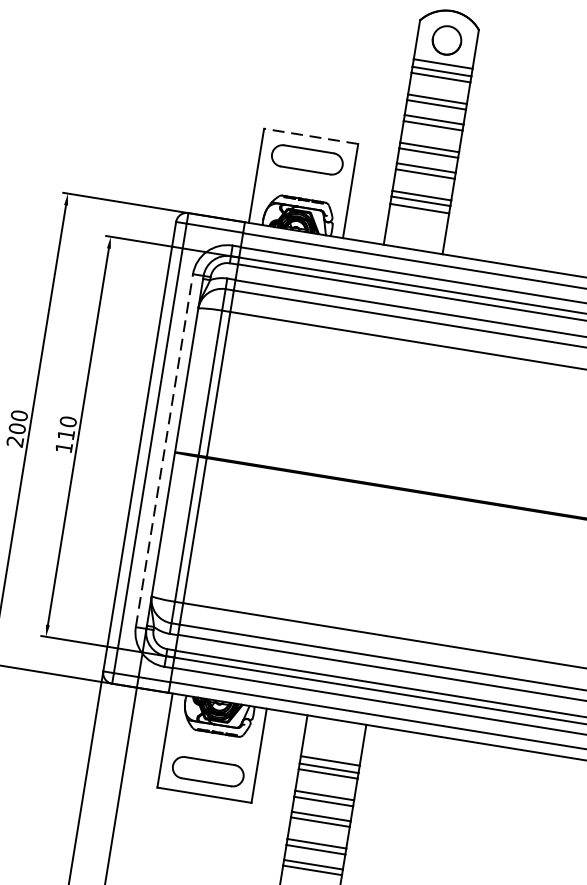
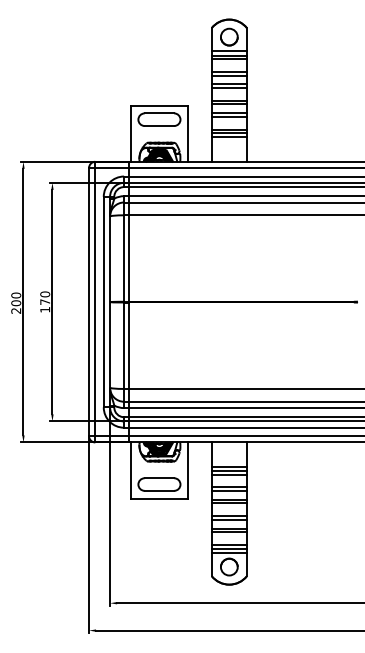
line: (309, 135) -> (158, 105), dashed -> solid
text: (66, 433) -> (45, 301), 110 -> 170
line: (164, 449) -> (103, 301), dashed -> solid

